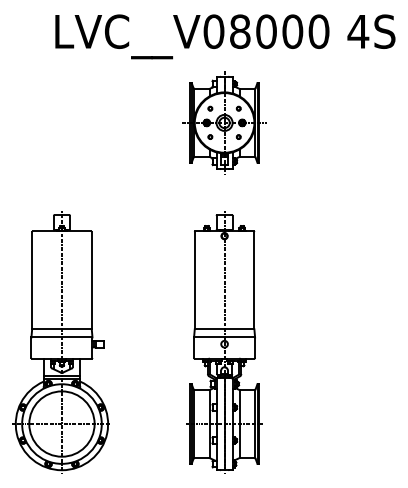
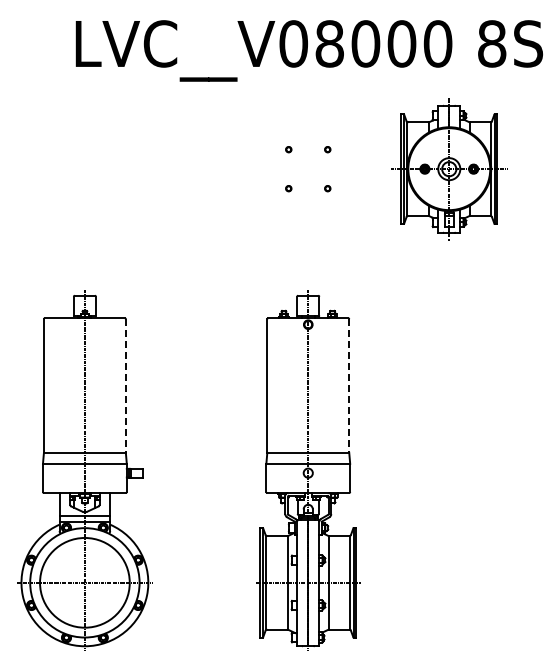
text: (358, 31) -> (492, 43), 4S -> 8S
part: (224, 123) -> (449, 169), moved
line: (91, 281) -> (125, 386), solid -> dashed
line: (254, 281) -> (349, 386), solid -> dashed

